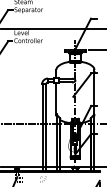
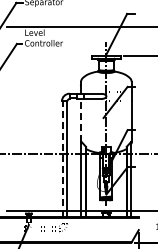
line: (56, 98) -> (81, 120), solid -> dashed
line: (42, 127) -> (62, 159), solid -> dashed

